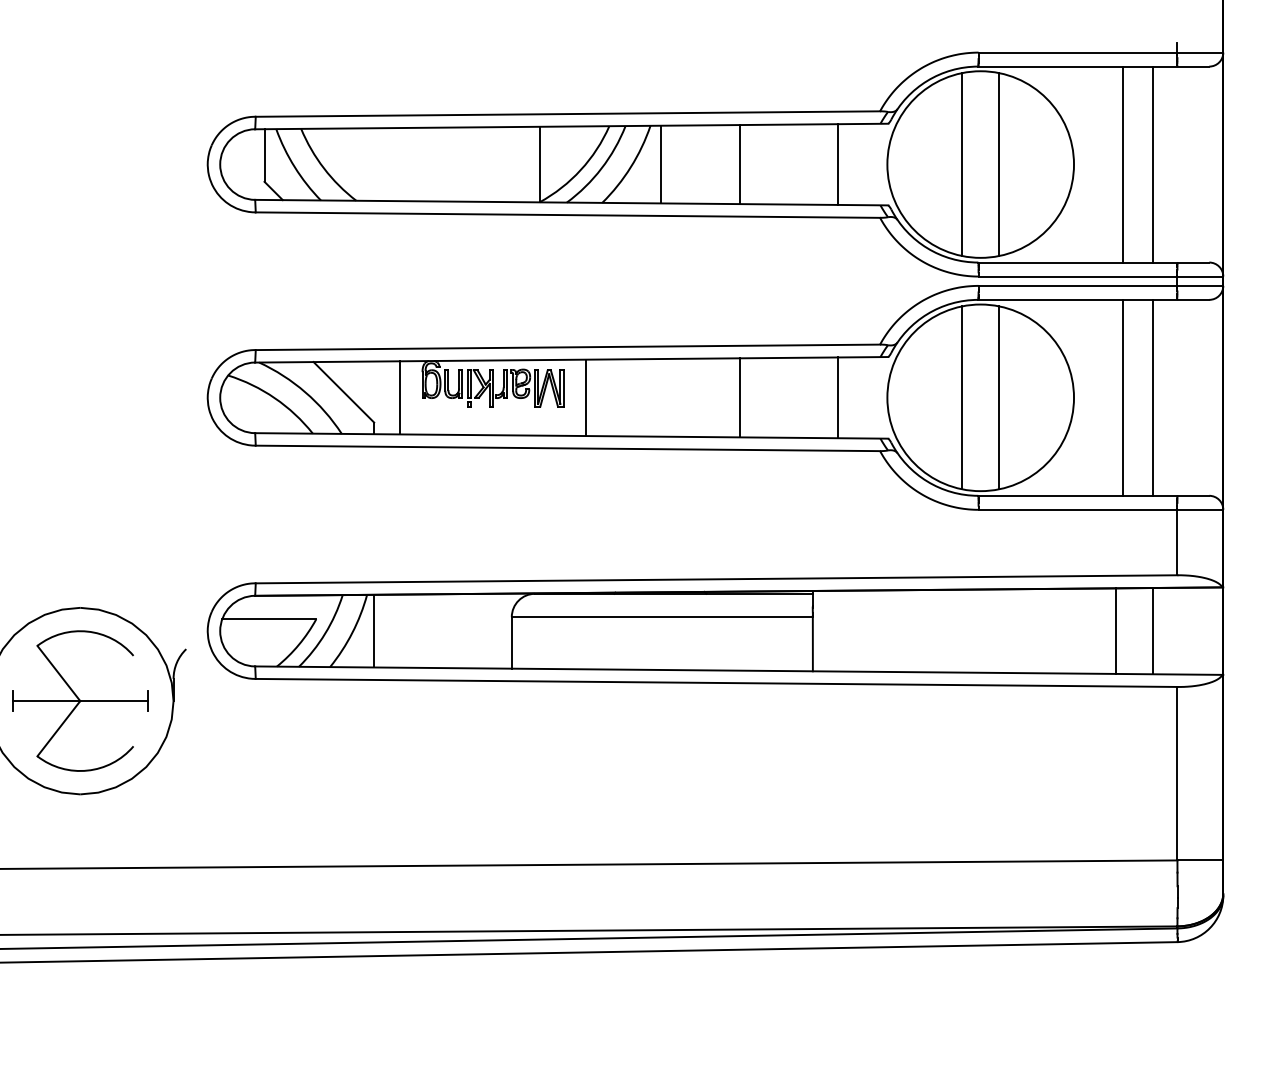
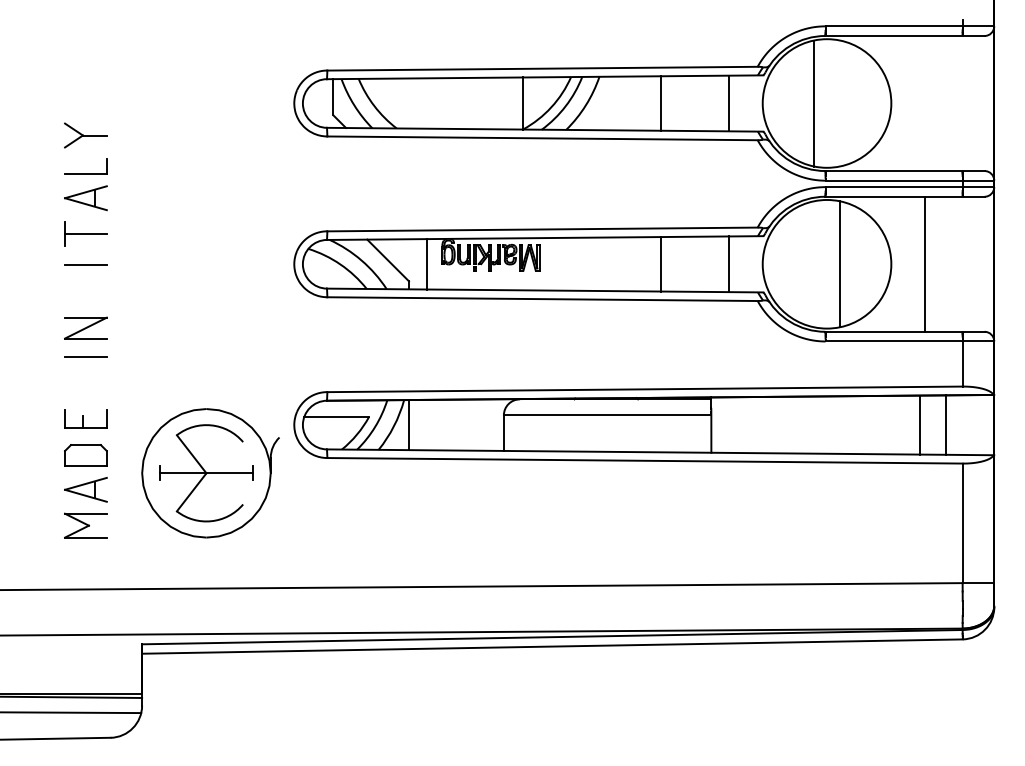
line: (660, 164) -> (606, 103), removed
line: (998, 164) -> (839, 103), removed
line: (1123, 164) -> (925, 103), removed
line: (1154, 164) -> (946, 103), removed
line: (586, 396) -> (555, 263), removed
line: (1154, 396) -> (946, 263), removed
line: (962, 398) -> (814, 264), removed

